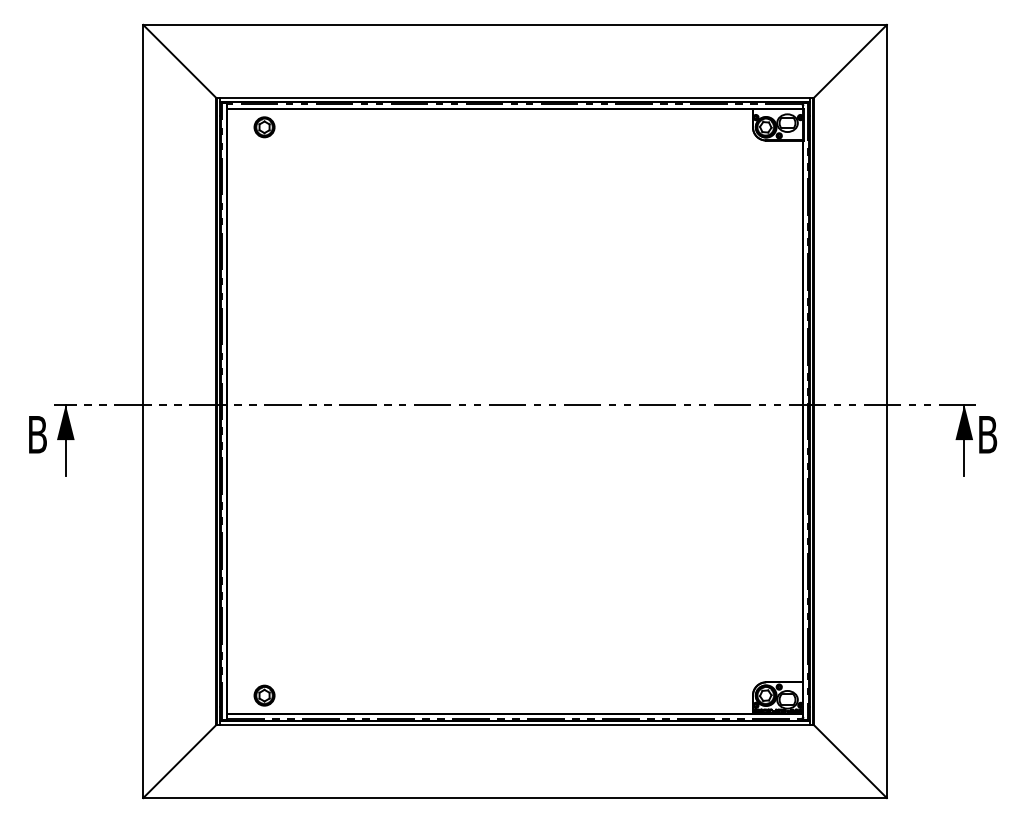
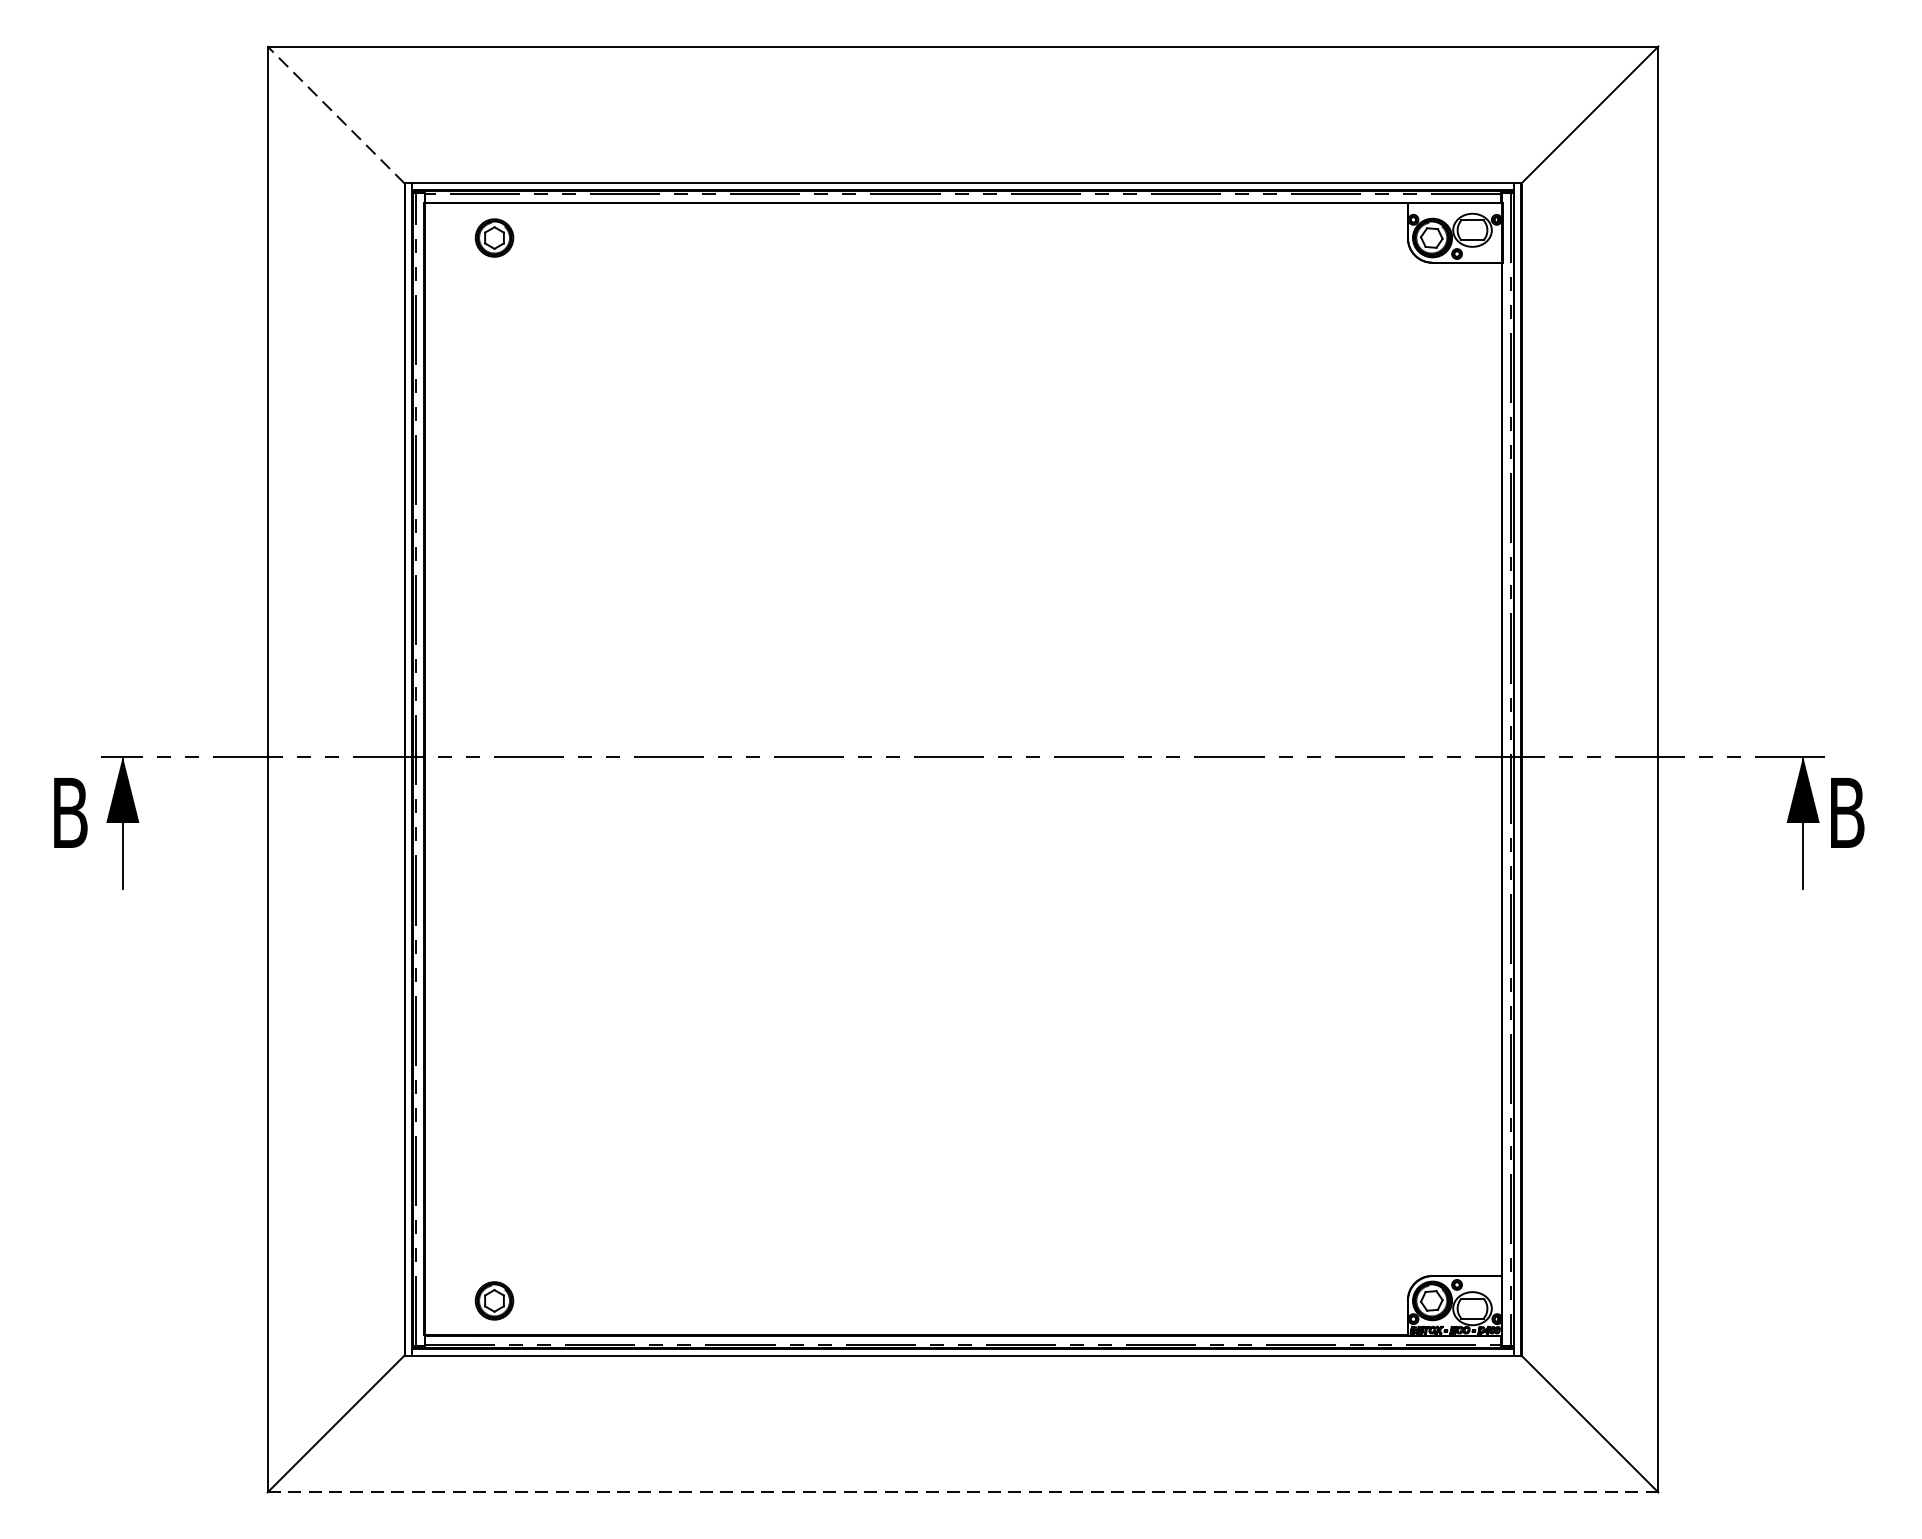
line: (179, 61) -> (335, 114), solid -> dashed
line: (515, 798) -> (963, 1493), solid -> dashed

